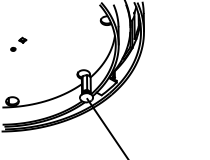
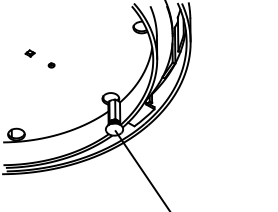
part: (13, 49) -> (51, 65), moved

